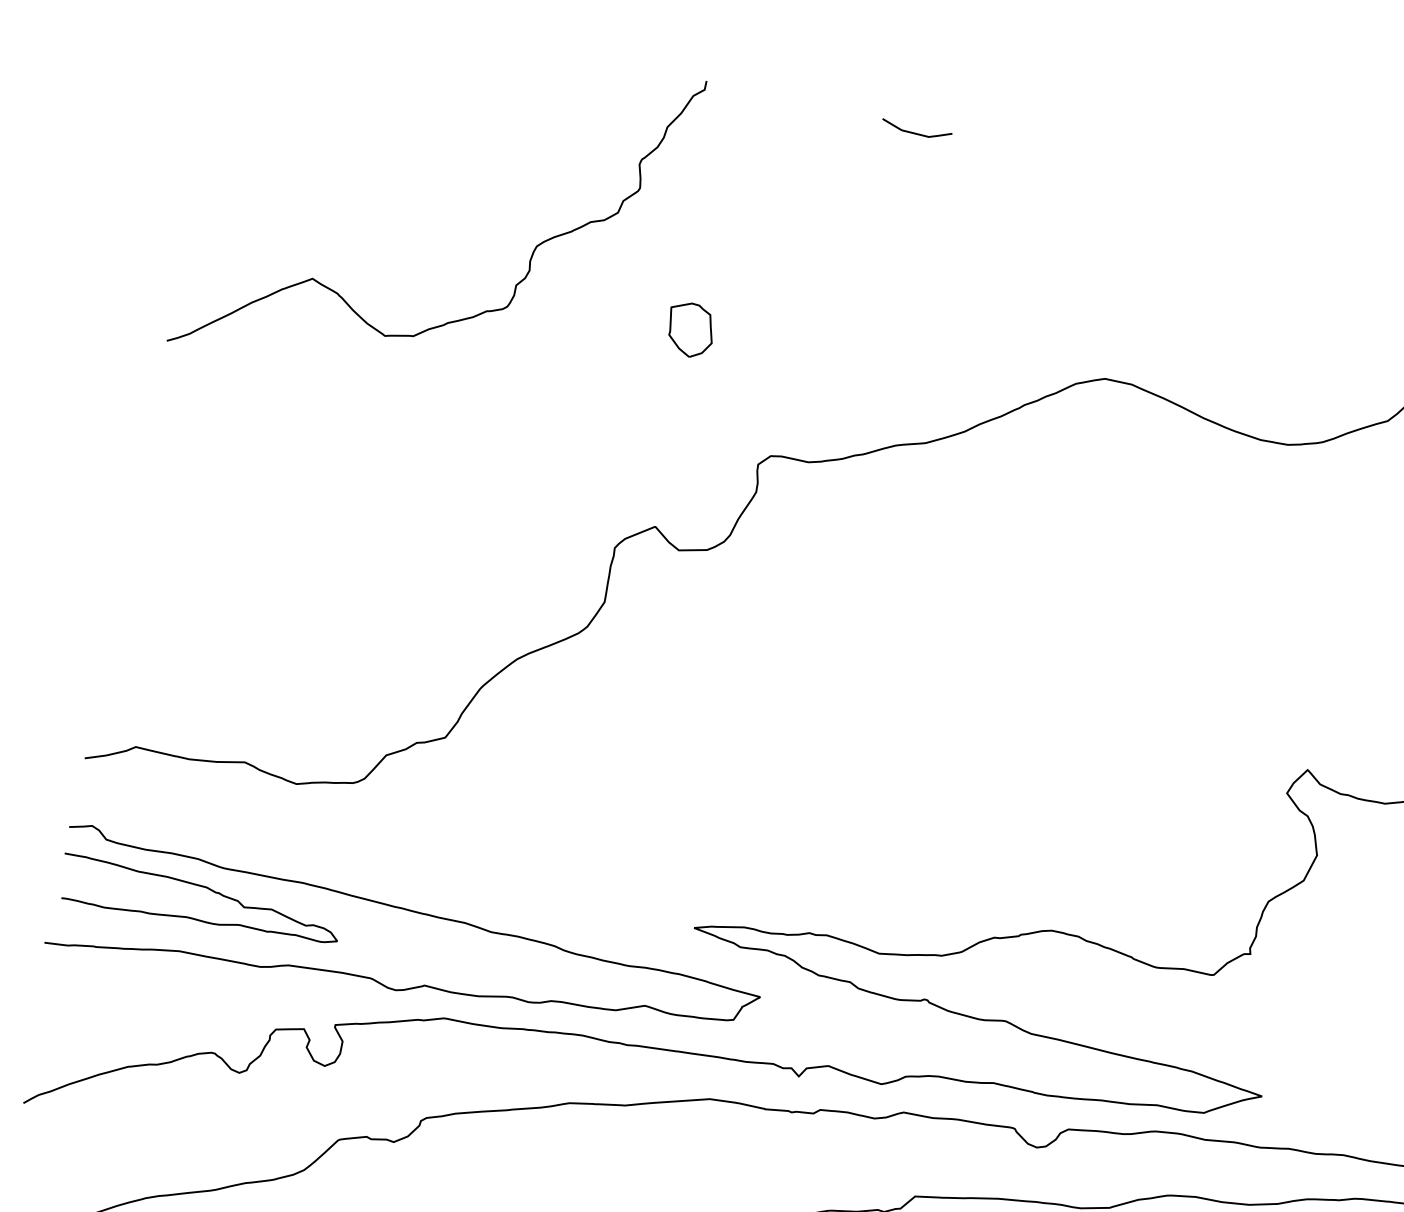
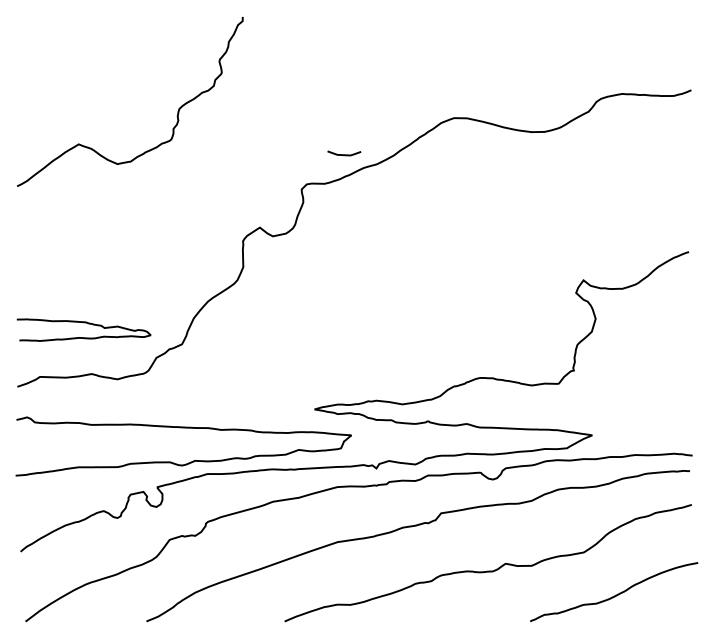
curve: (916, 132) -> (344, 154), moved
part: (689, 329) -> (257, 133), removed
curve: (201, 889) -> (83, 323), moved

